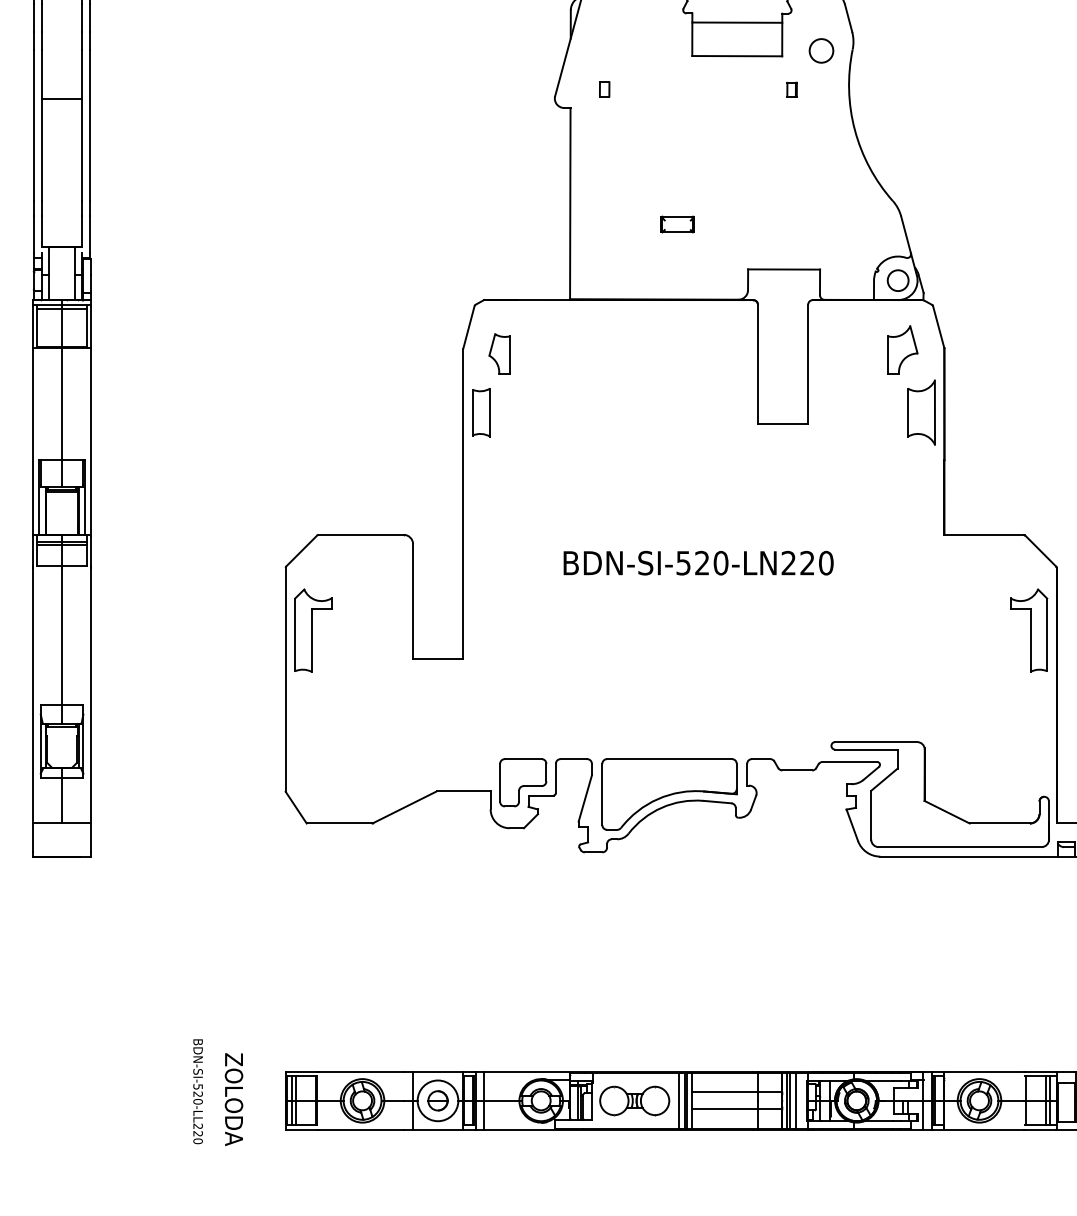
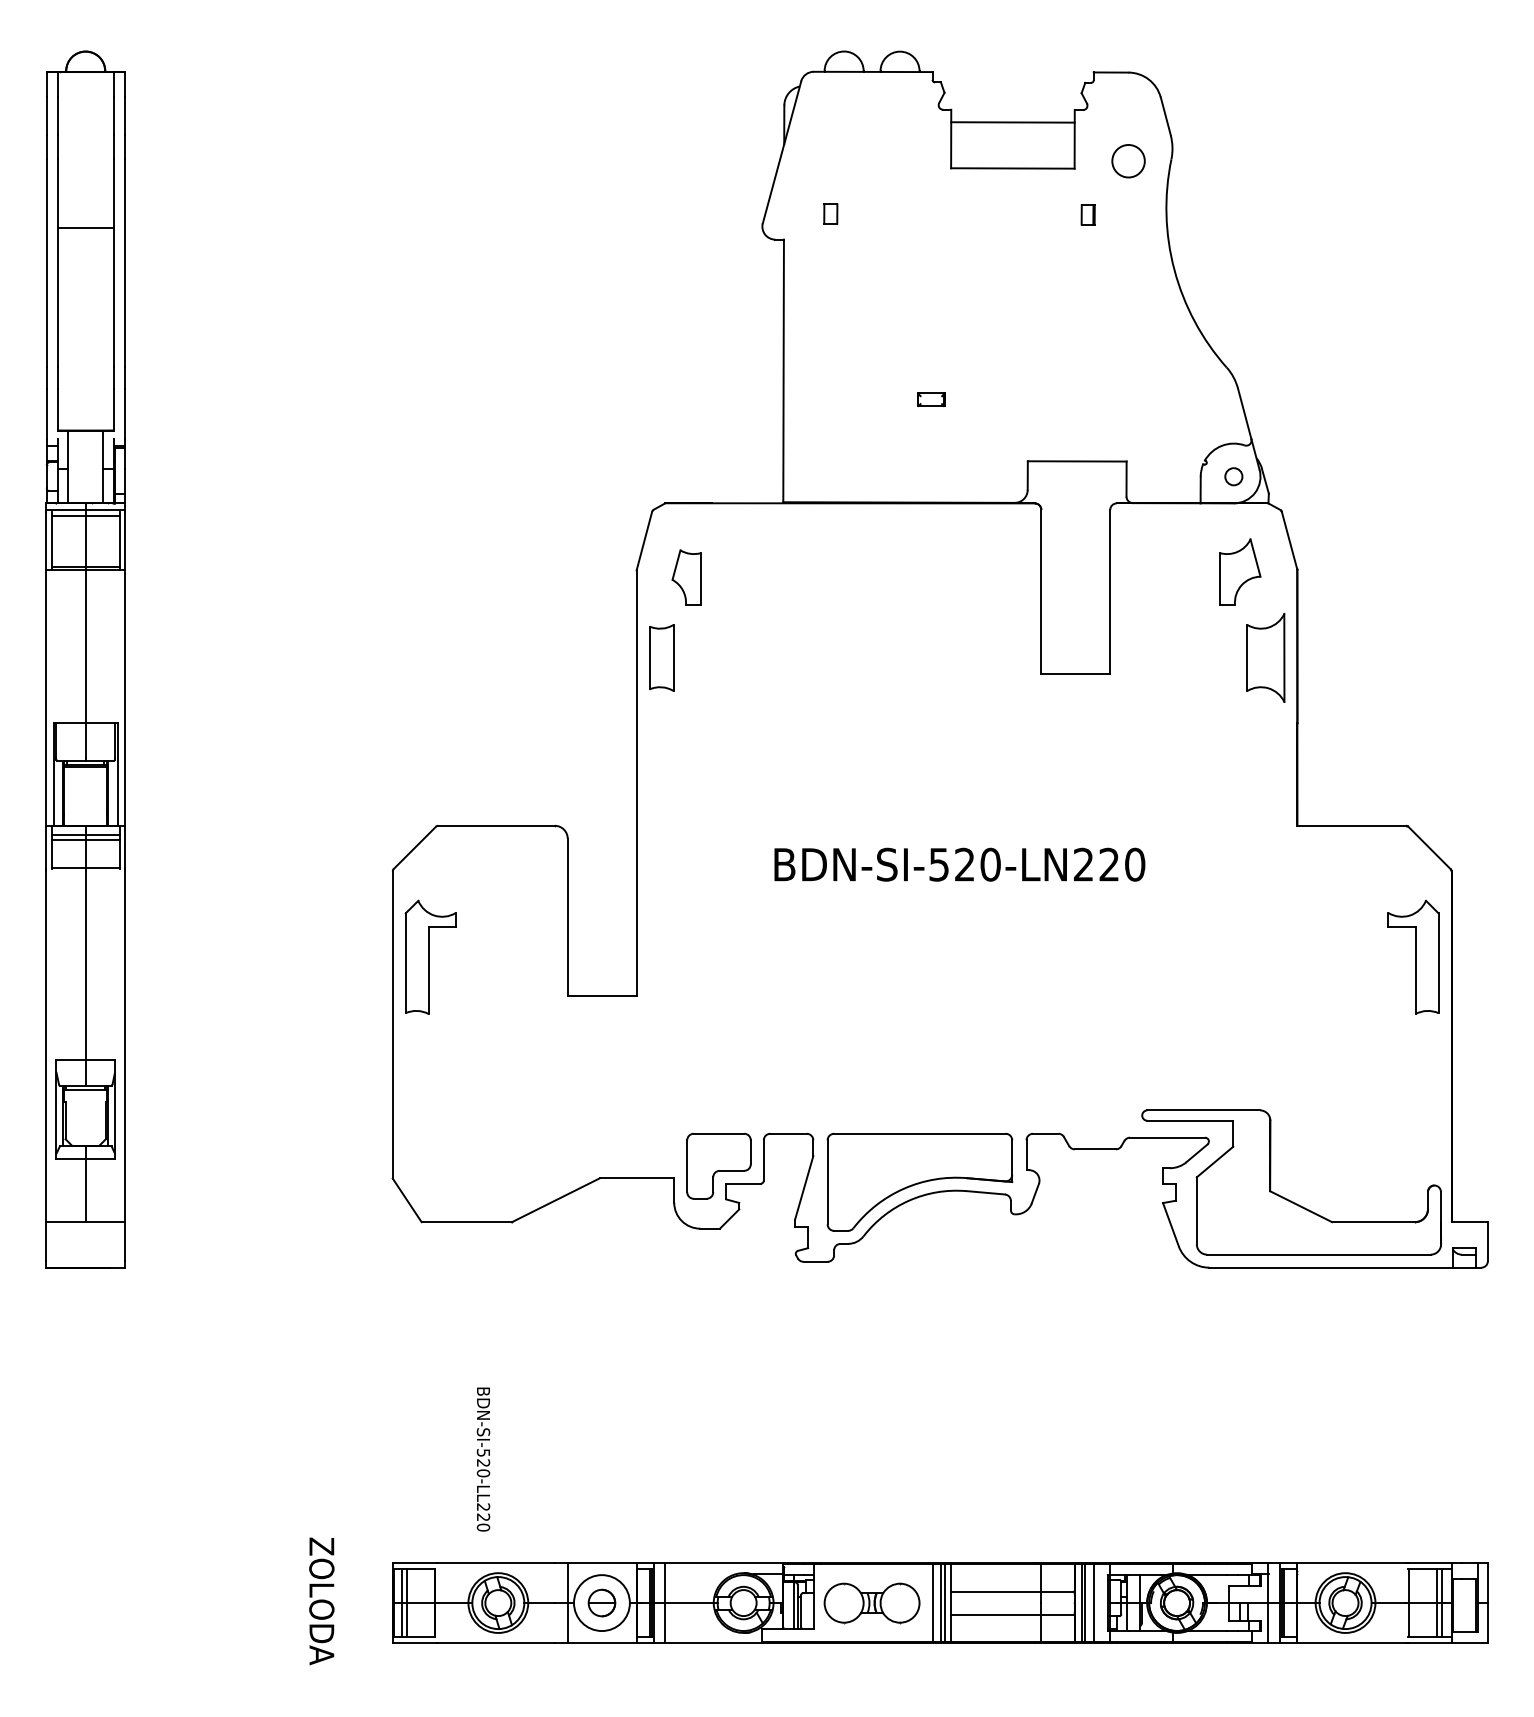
part: (677, 224) -> (931, 399), size x0.6
circle: (897, 280) -> (1233, 476), size x0.6
text: (198, 1091) -> (483, 1459), moved

